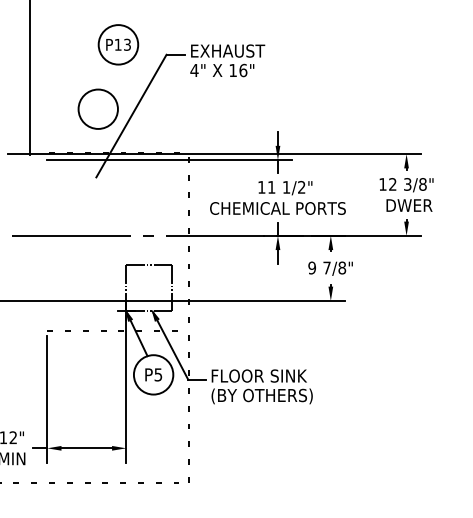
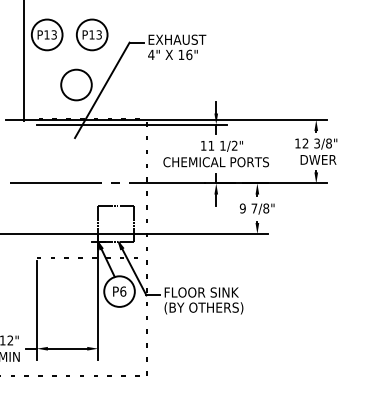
part: (60, 44) -> (47, 34), added
text: (158, 374) -> (123, 291), P5 -> P6

